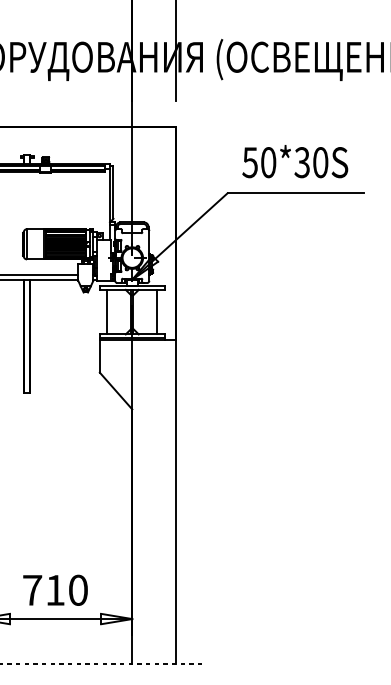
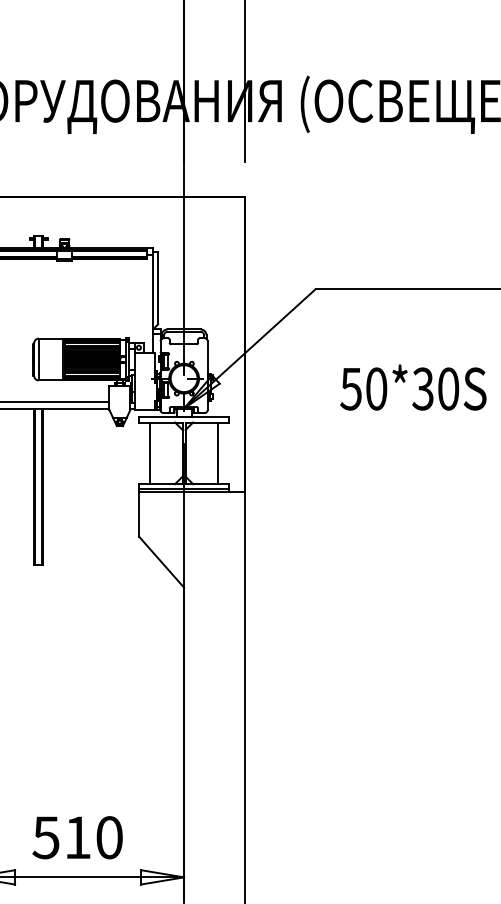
text: (295, 161) -> (413, 387), moved
text: (32, 590) -> (46, 837), 710 -> 510

